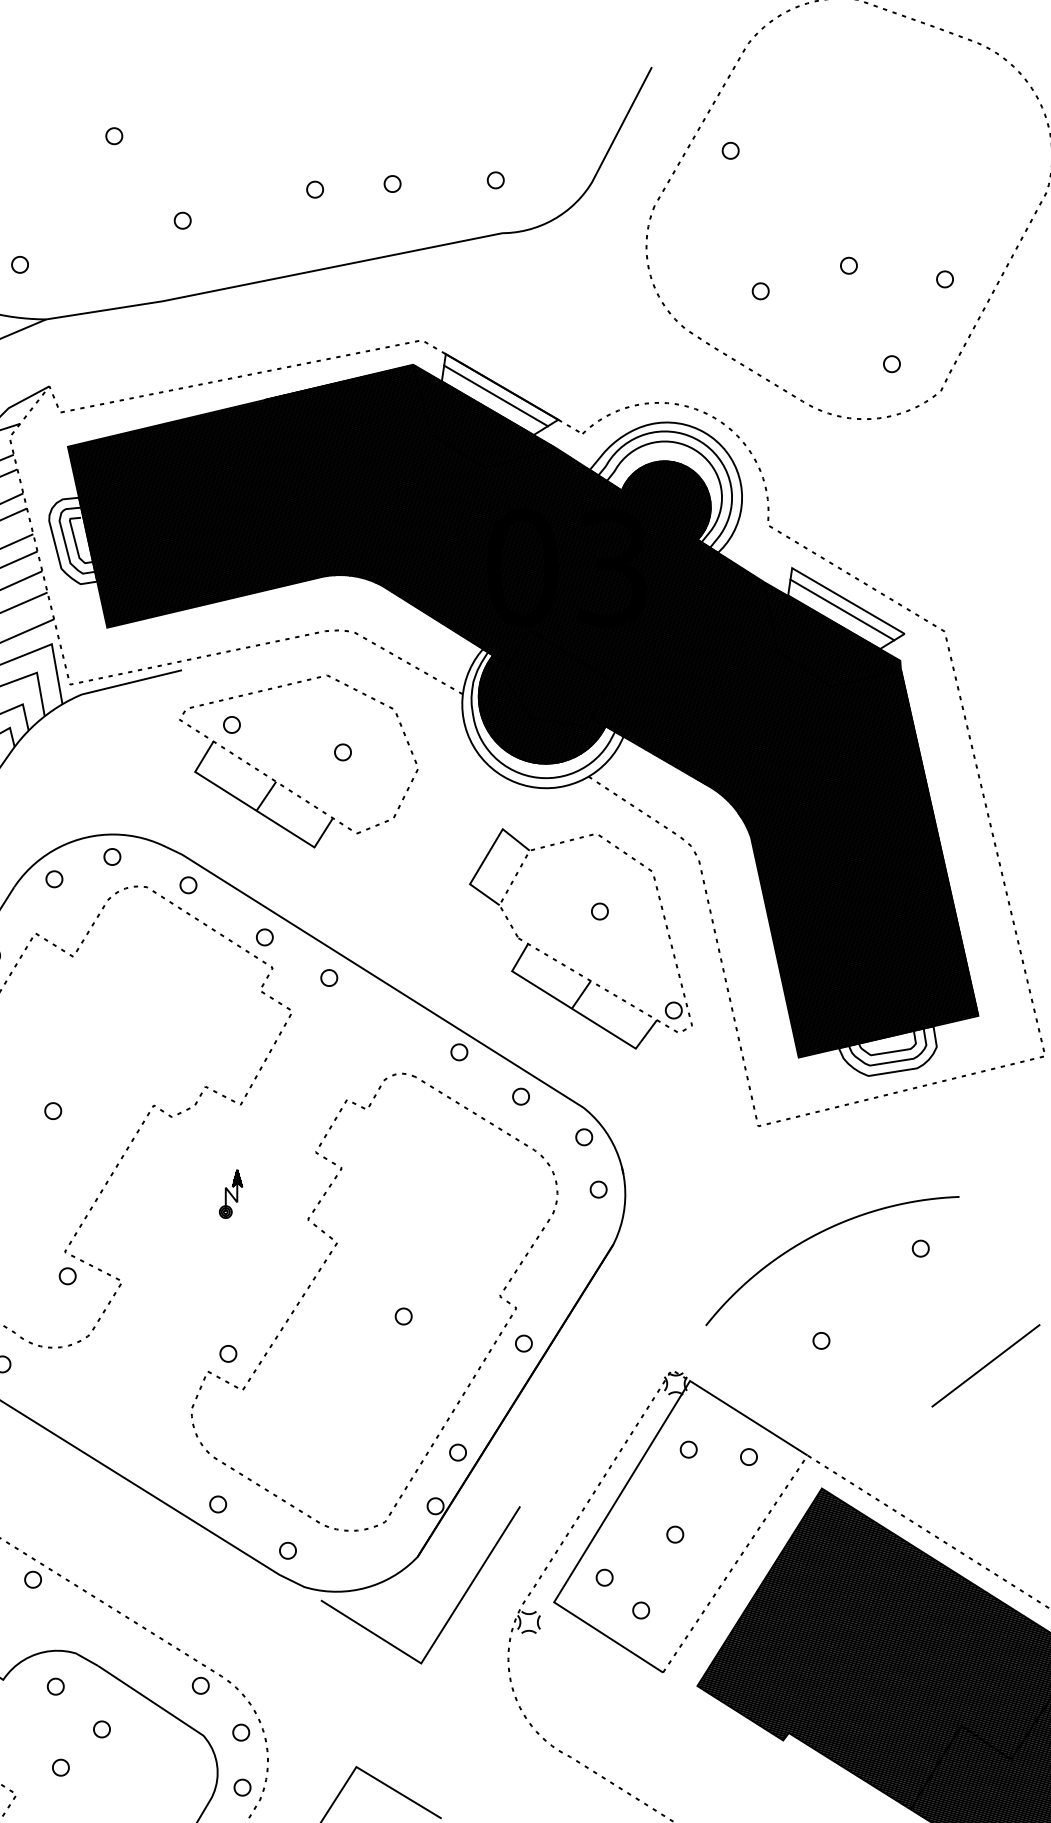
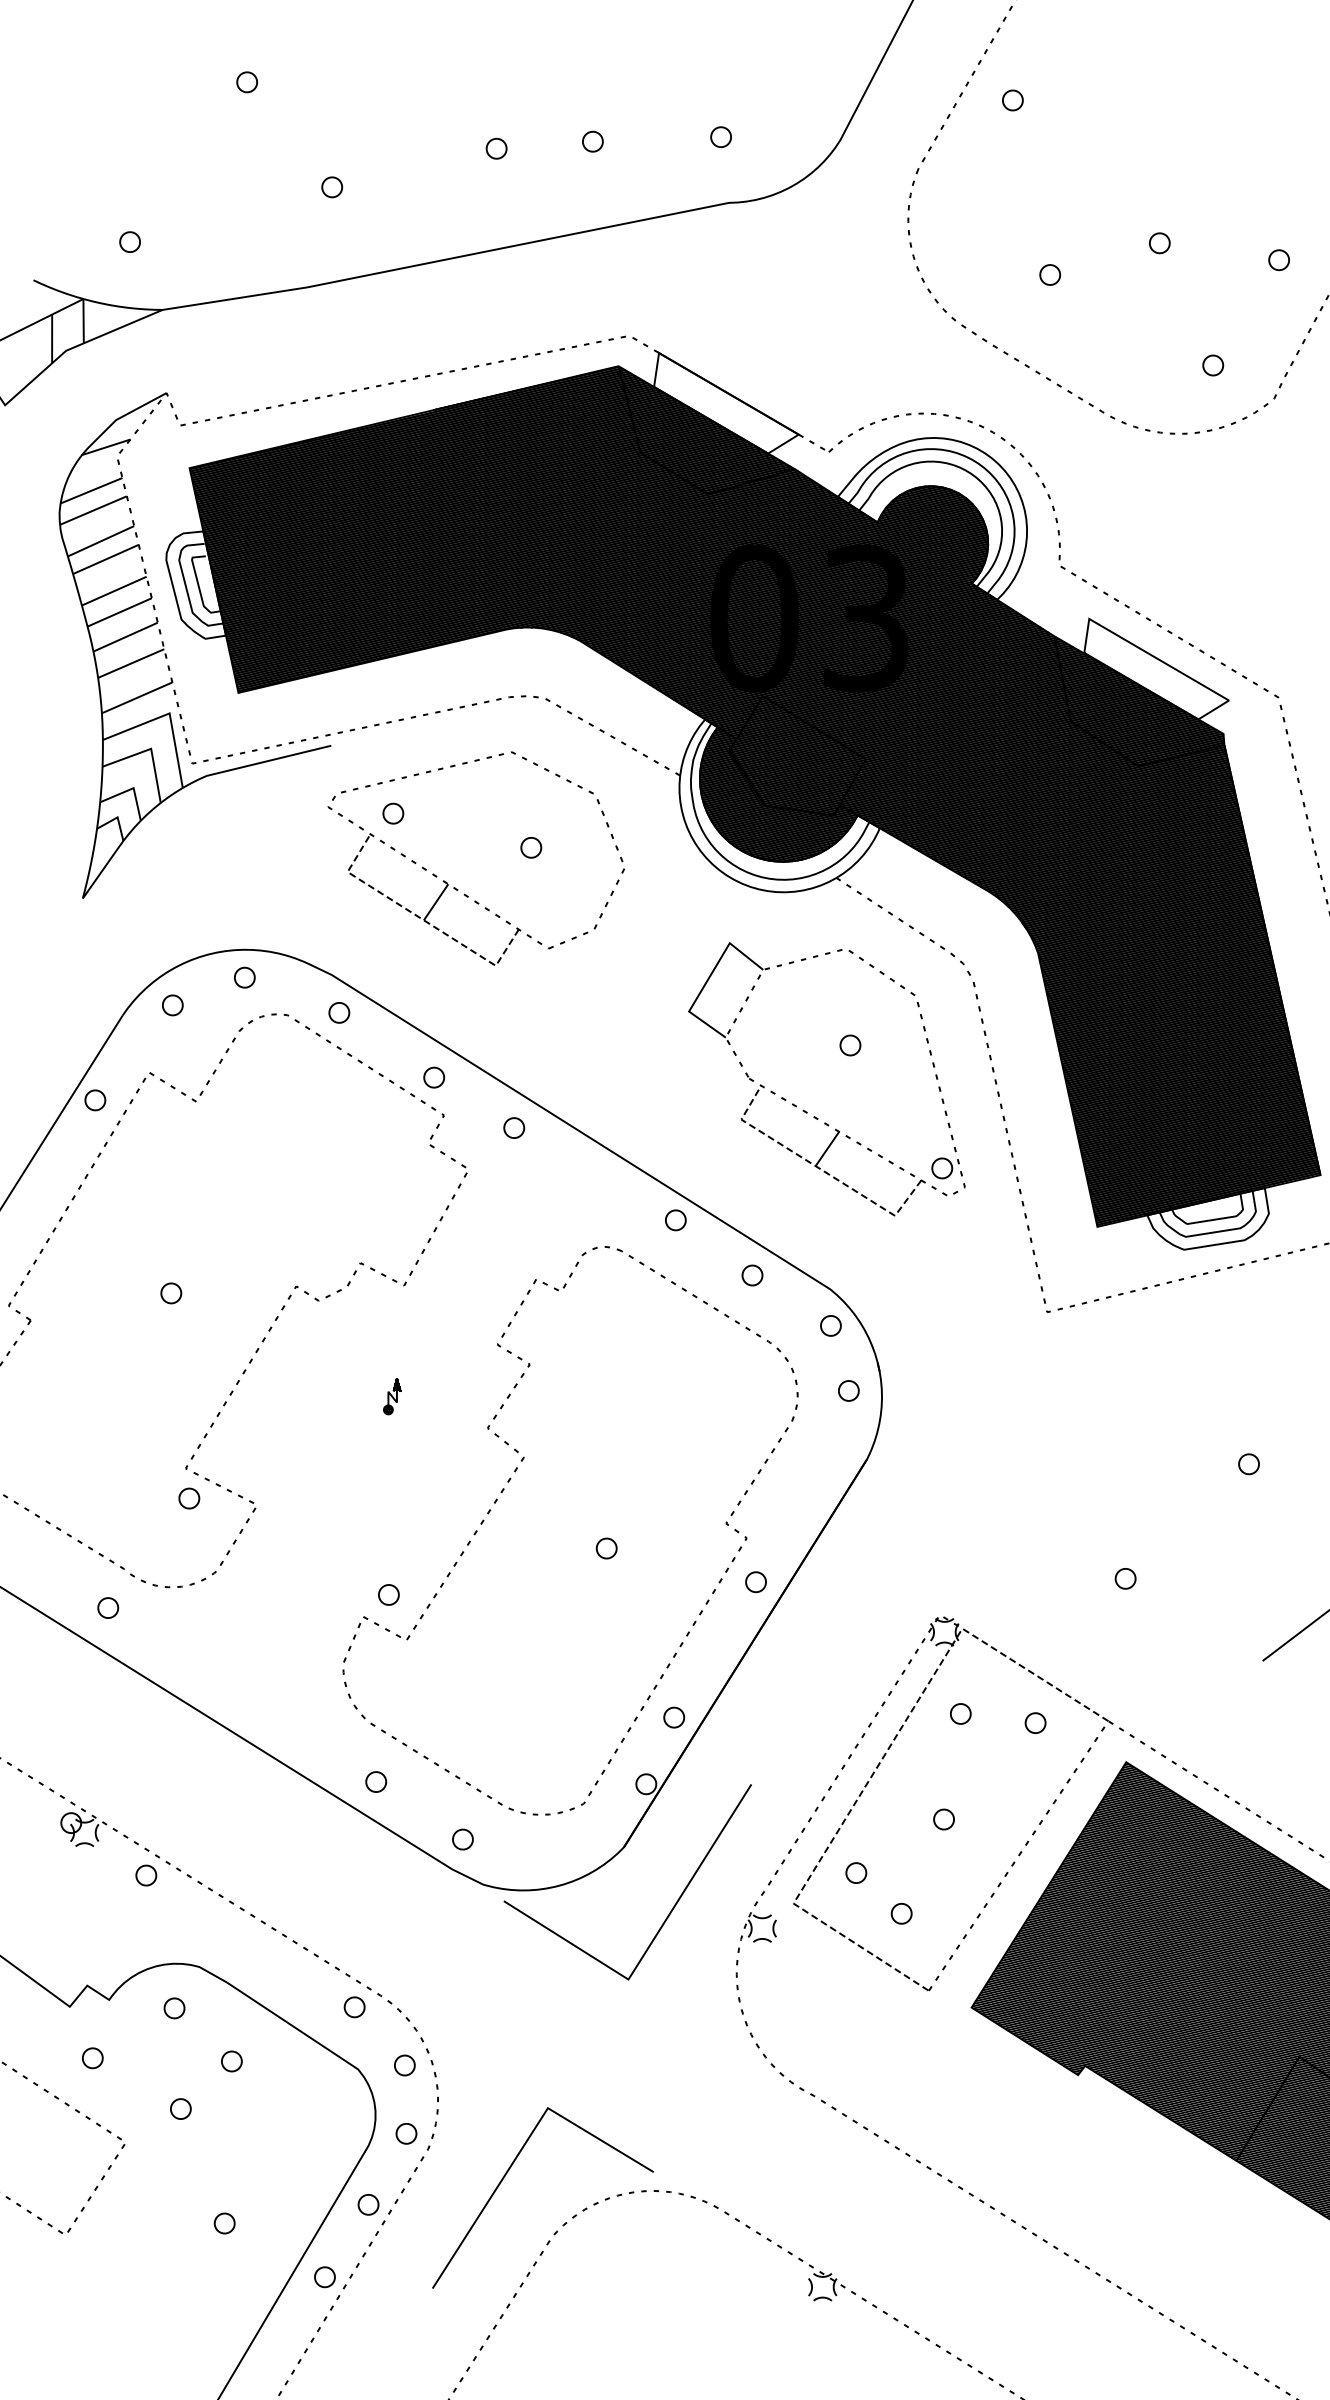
line: (495, 395) -> (720, 404), removed
line: (842, 609) -> (1151, 670), removed
line: (253, 809) -> (420, 918), solid -> dashed
line: (575, 1010) -> (819, 1168), solid -> dashed
part: (231, 1194) -> (392, 1396), size x0.6
curve: (818, 1234) -> (1122, 1446), removed
line: (624, 1487) -> (880, 1761), solid -> dashed

